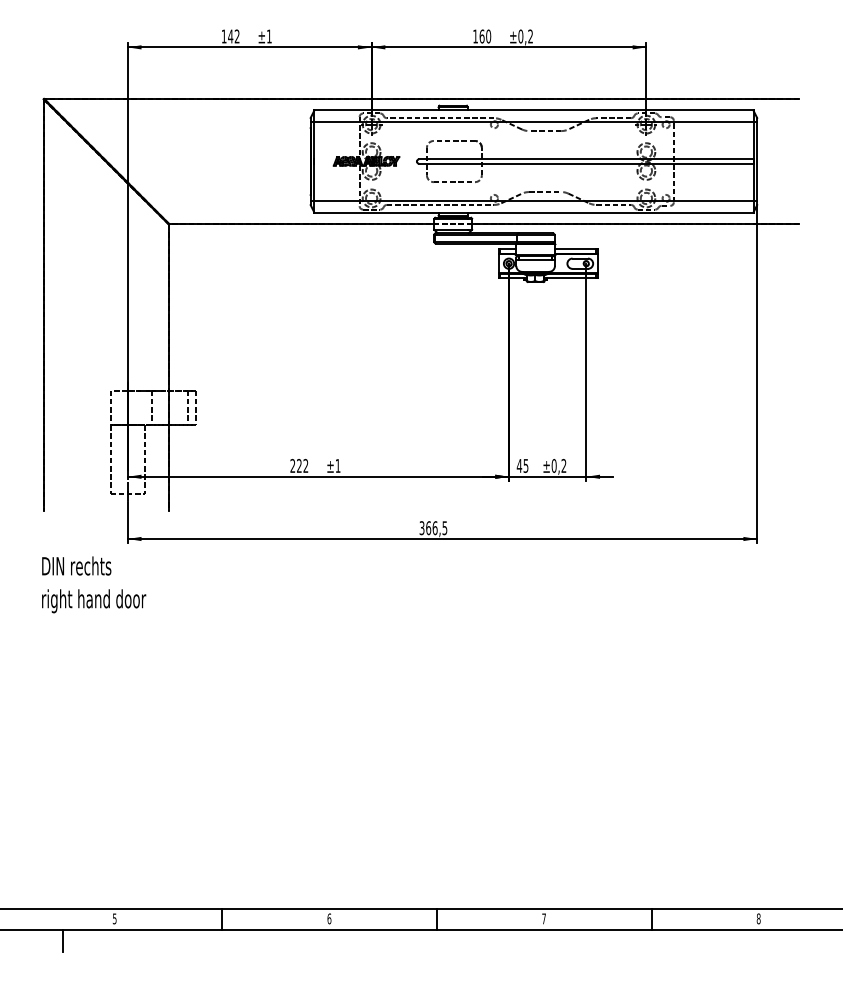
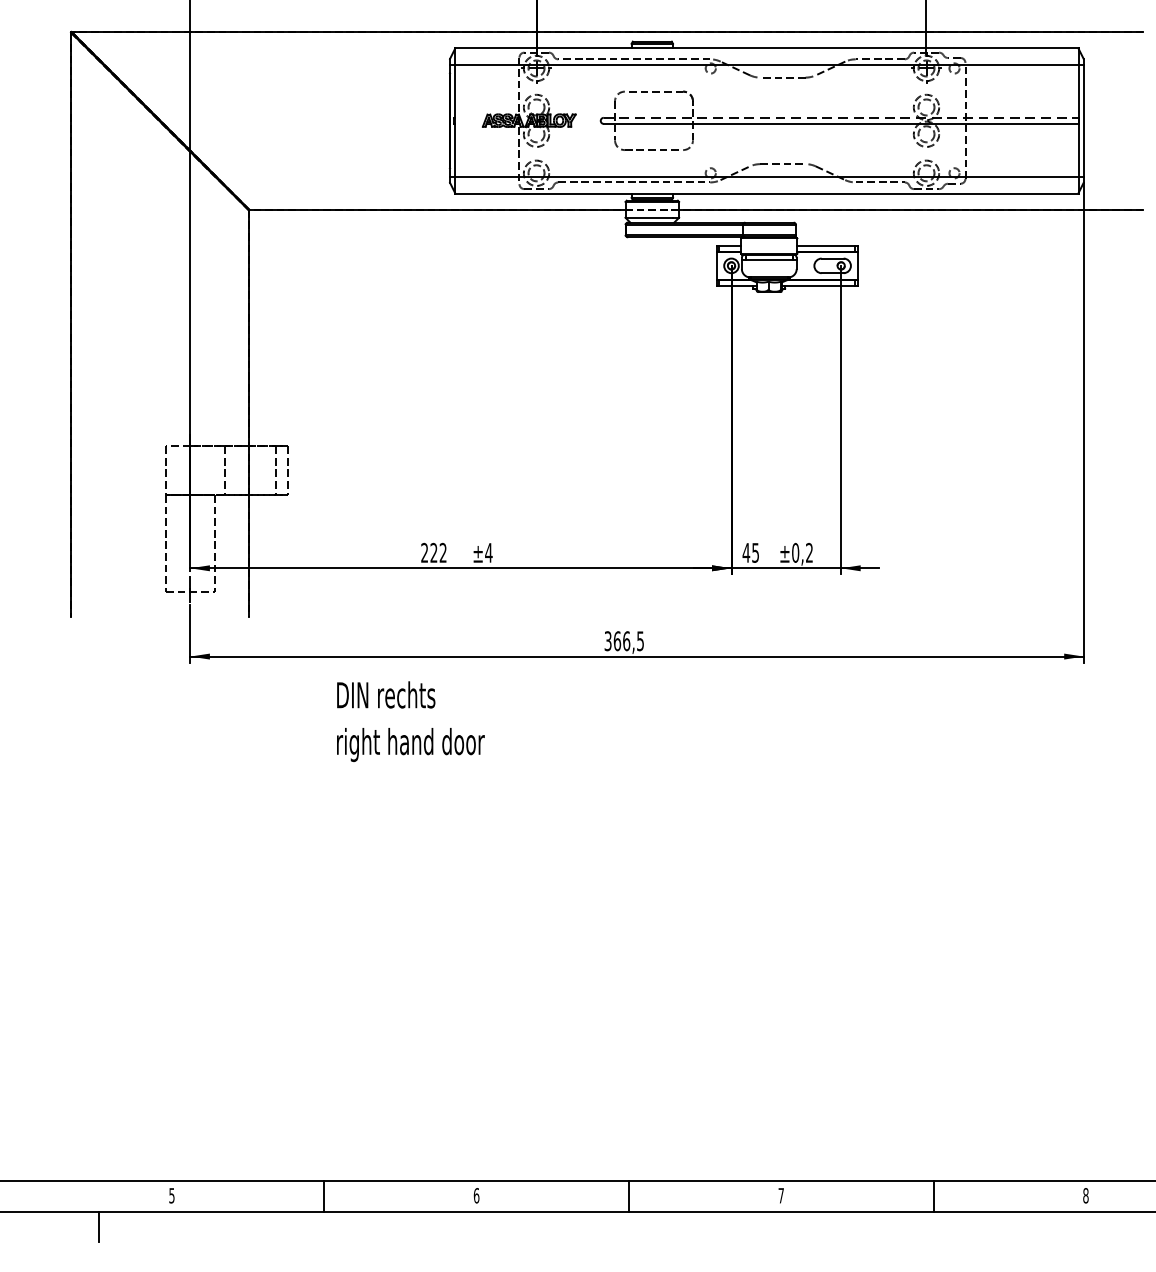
line: (586, 159) -> (841, 117), solid -> dashed
text: (337, 465) -> (488, 552), ±1 -> ±4
text: (94, 584) -> (411, 721), moved

